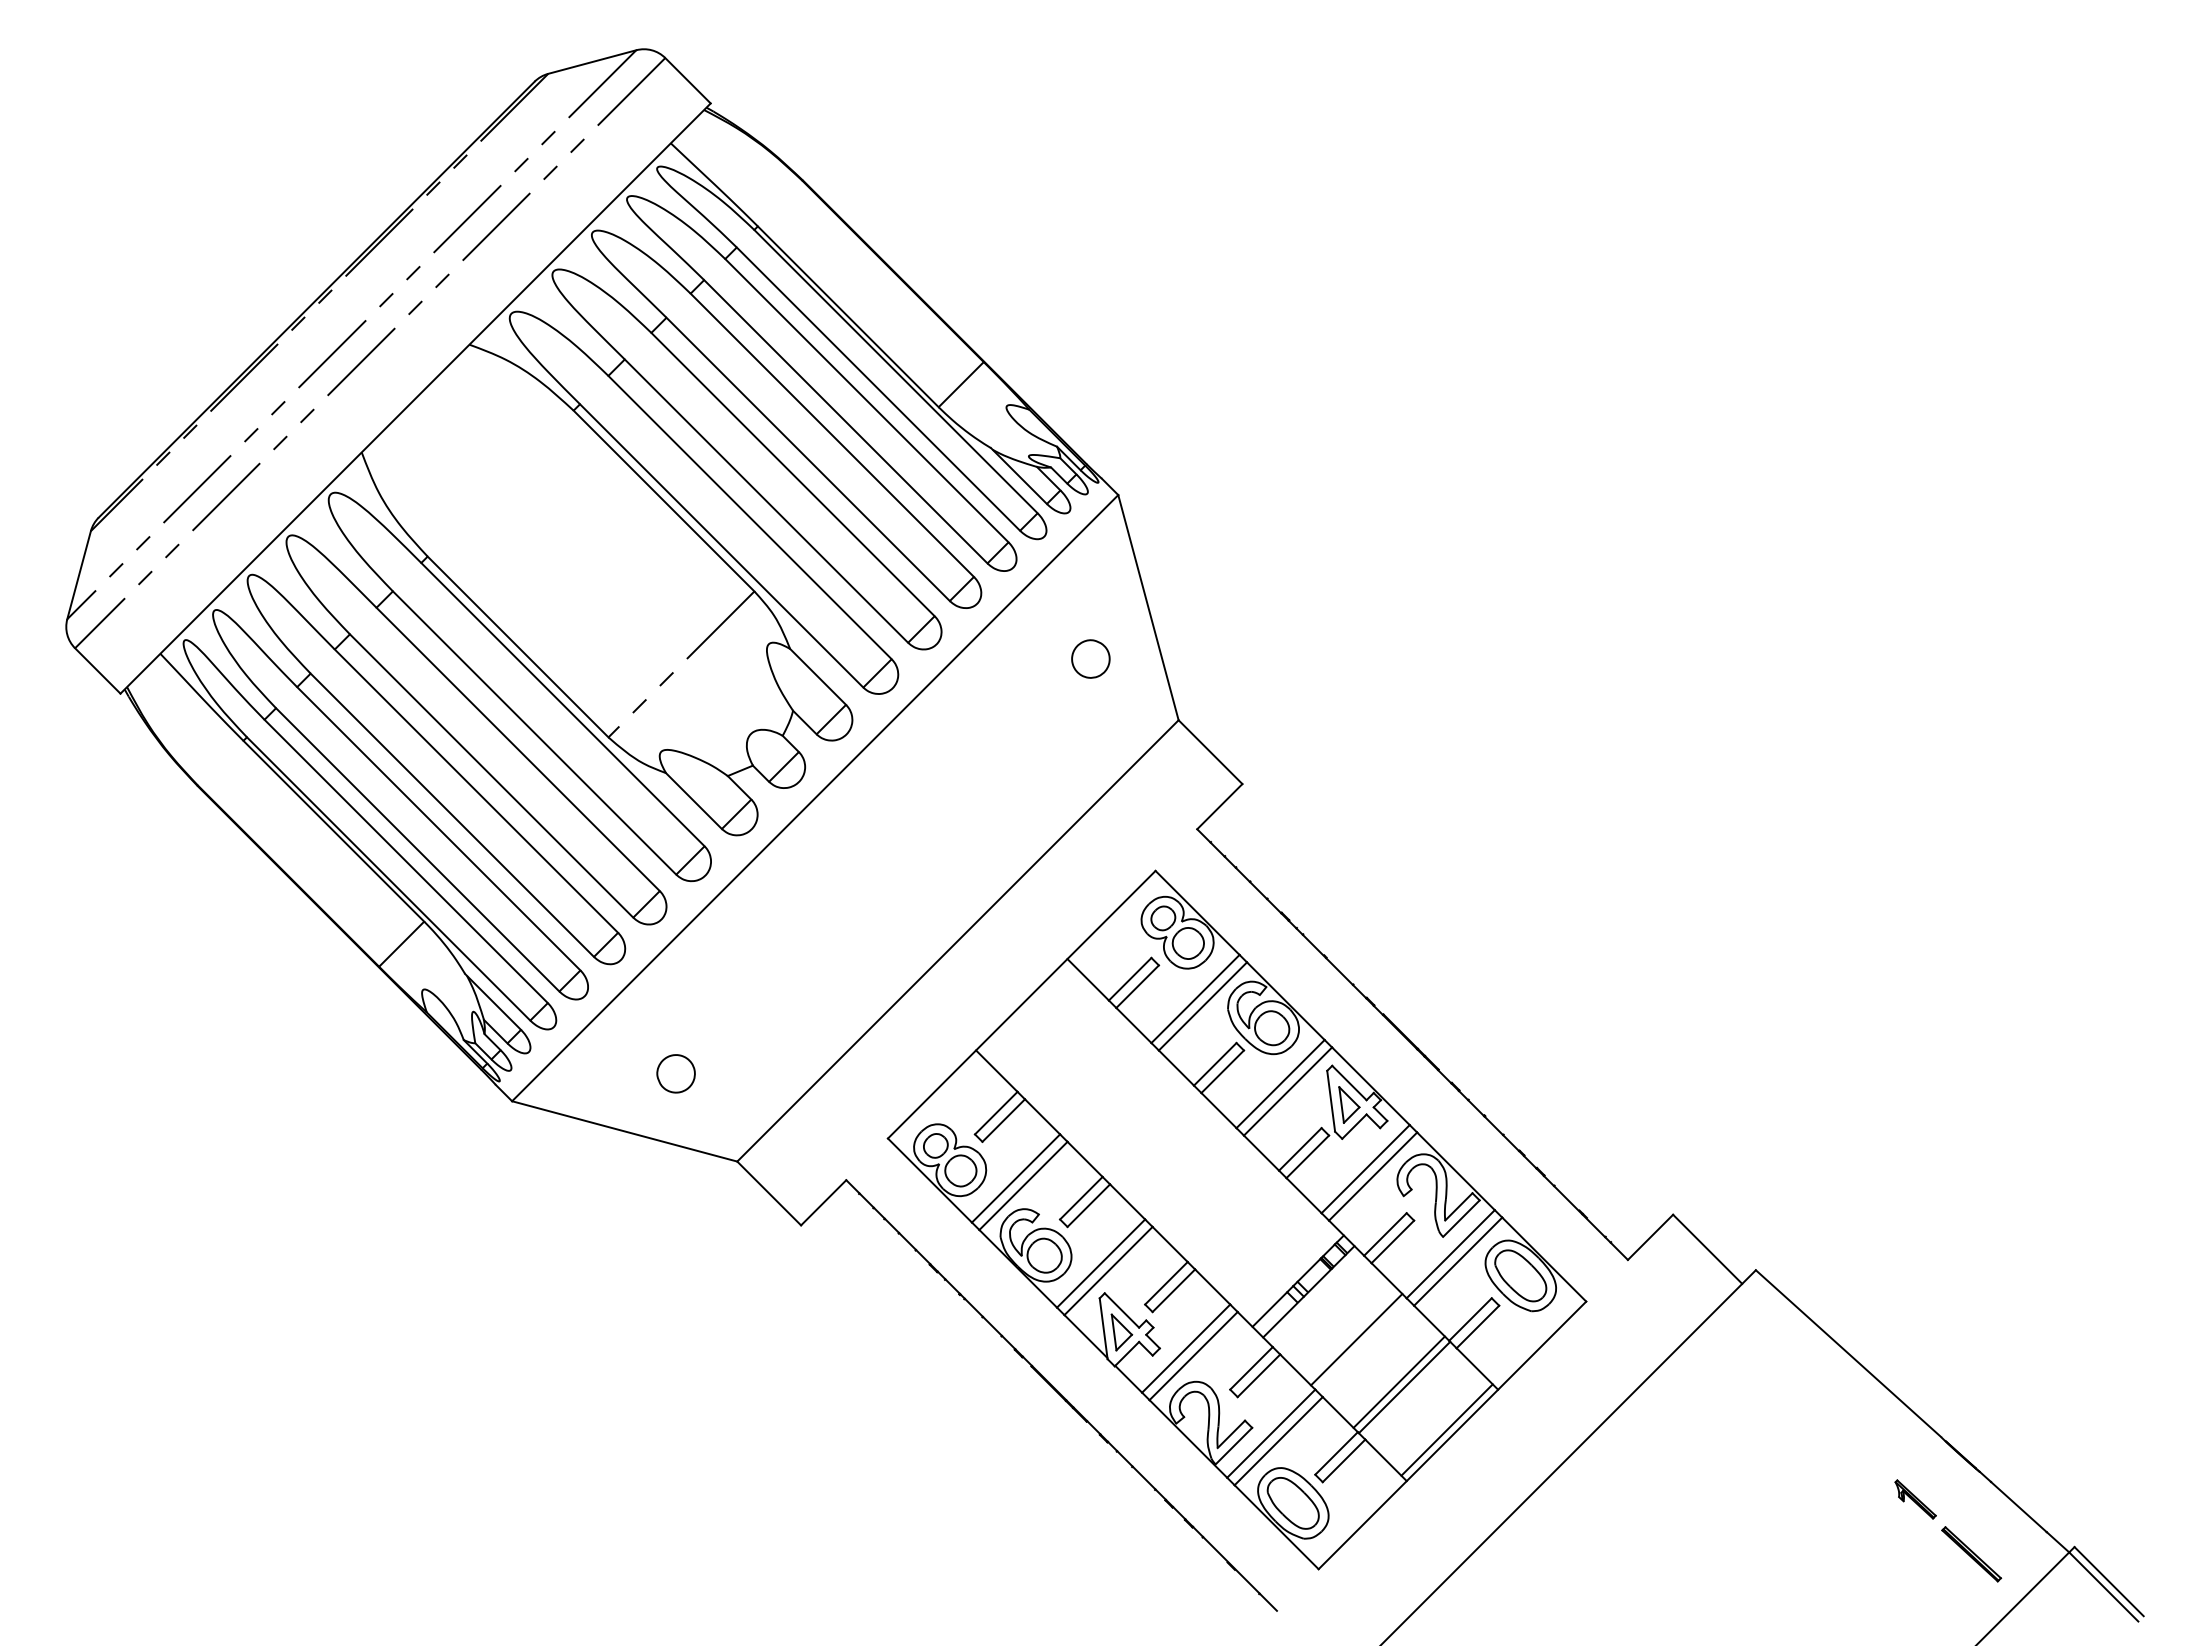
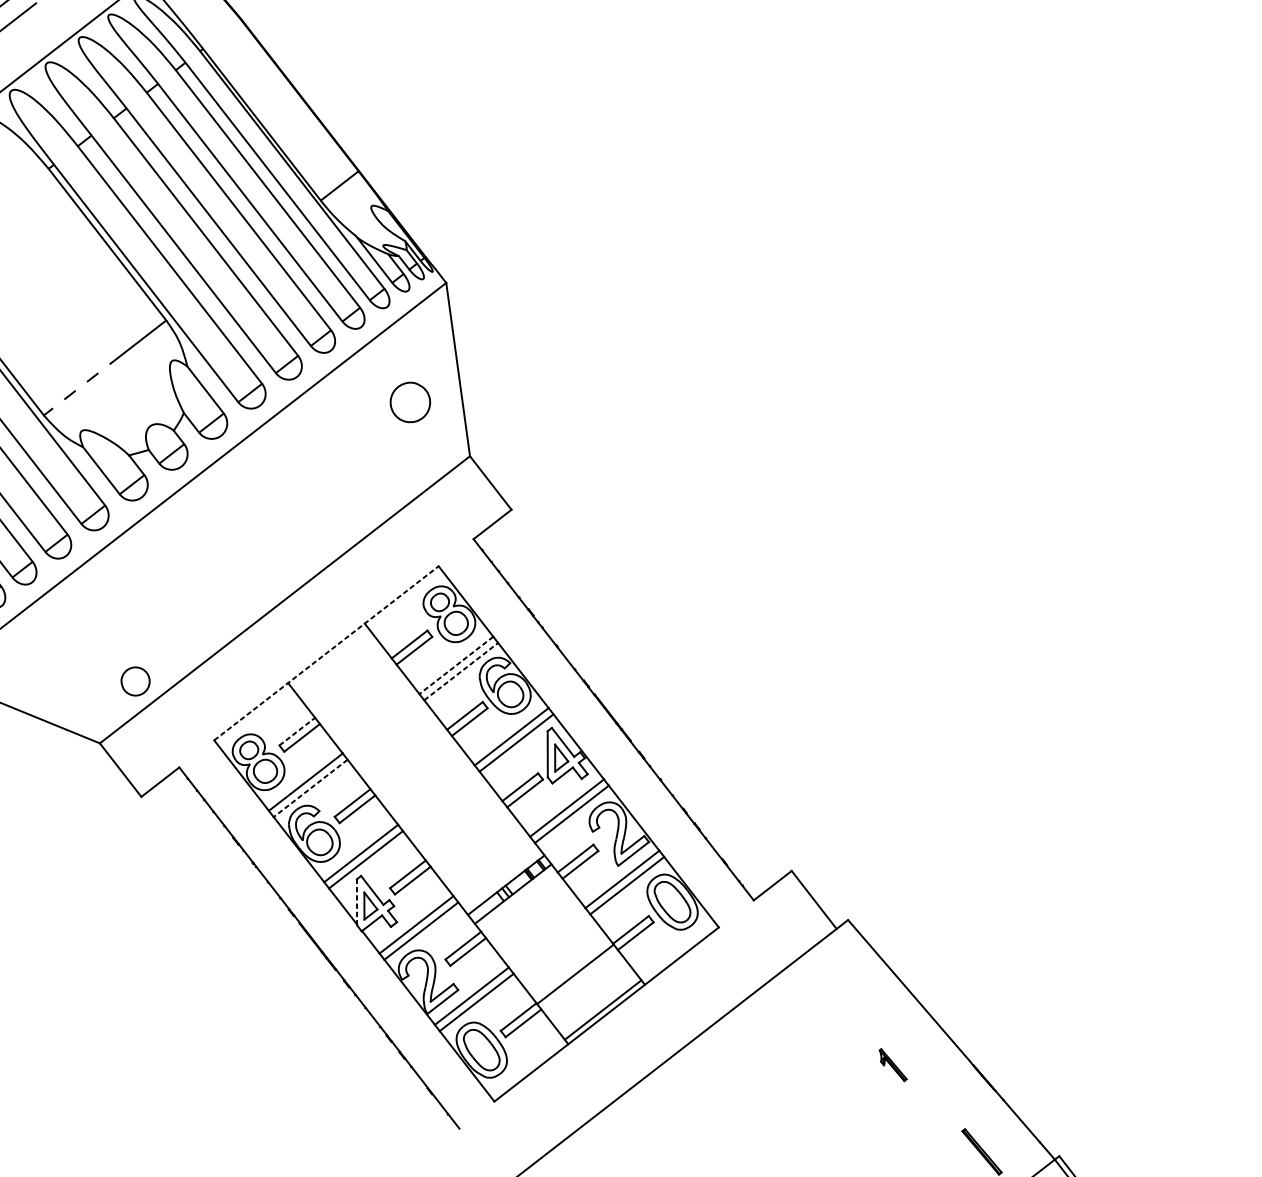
part: (1090, 658) -> (410, 402), size x1.4
line: (1195, 999) -> (456, 665), solid -> dashed
line: (1022, 1004) -> (327, 653), solid -> dashed
line: (1203, 1006) -> (461, 671), solid -> dashed
part: (675, 1073) -> (135, 681), moved
line: (996, 1112) -> (297, 731), solid -> dashed
line: (1023, 1186) -> (310, 788), solid -> dashed
line: (1103, 1328) -> (356, 902), solid -> dashed
line: (1356, 1339) -> (544, 934), removed
line: (1398, 1381) -> (571, 969), removed
part: (1915, 1499) -> (893, 1065), moved

